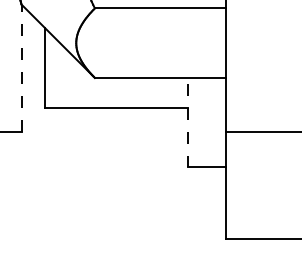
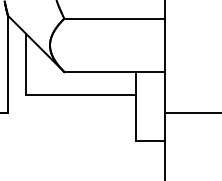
line: (21, 68) -> (7, 64), dashed -> solid
line: (188, 122) -> (136, 106), dashed -> solid

